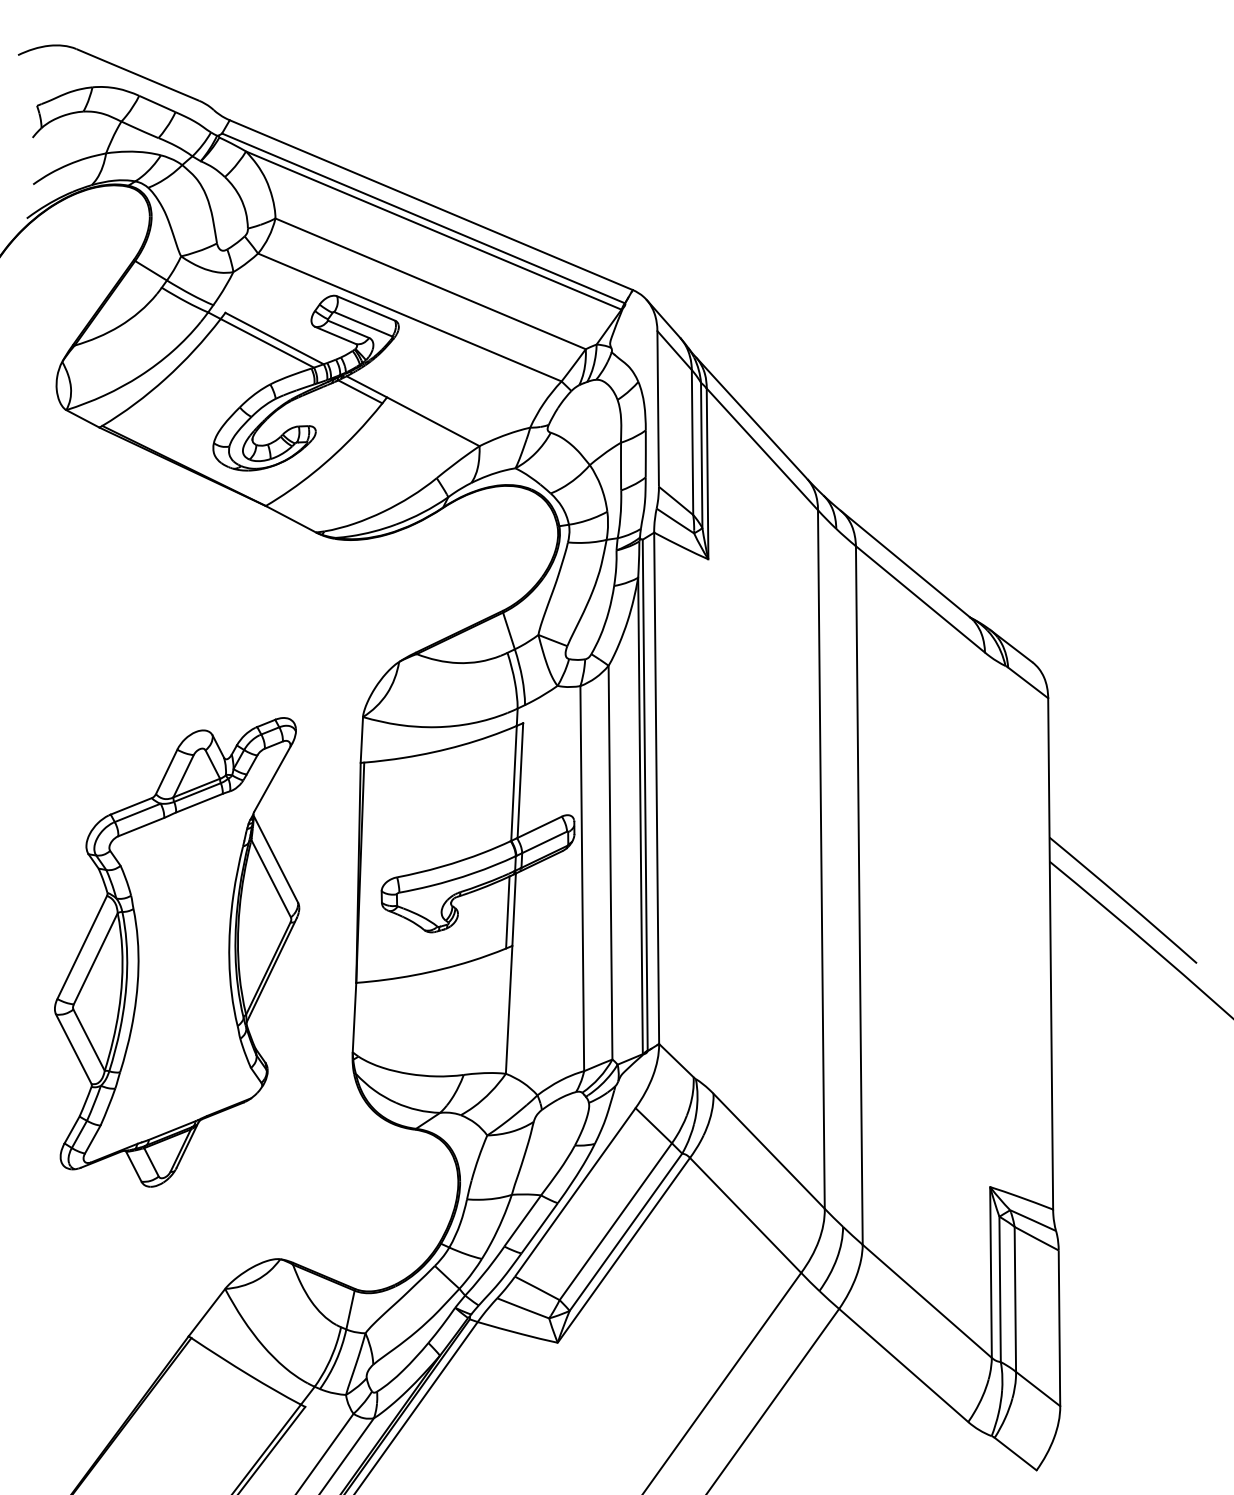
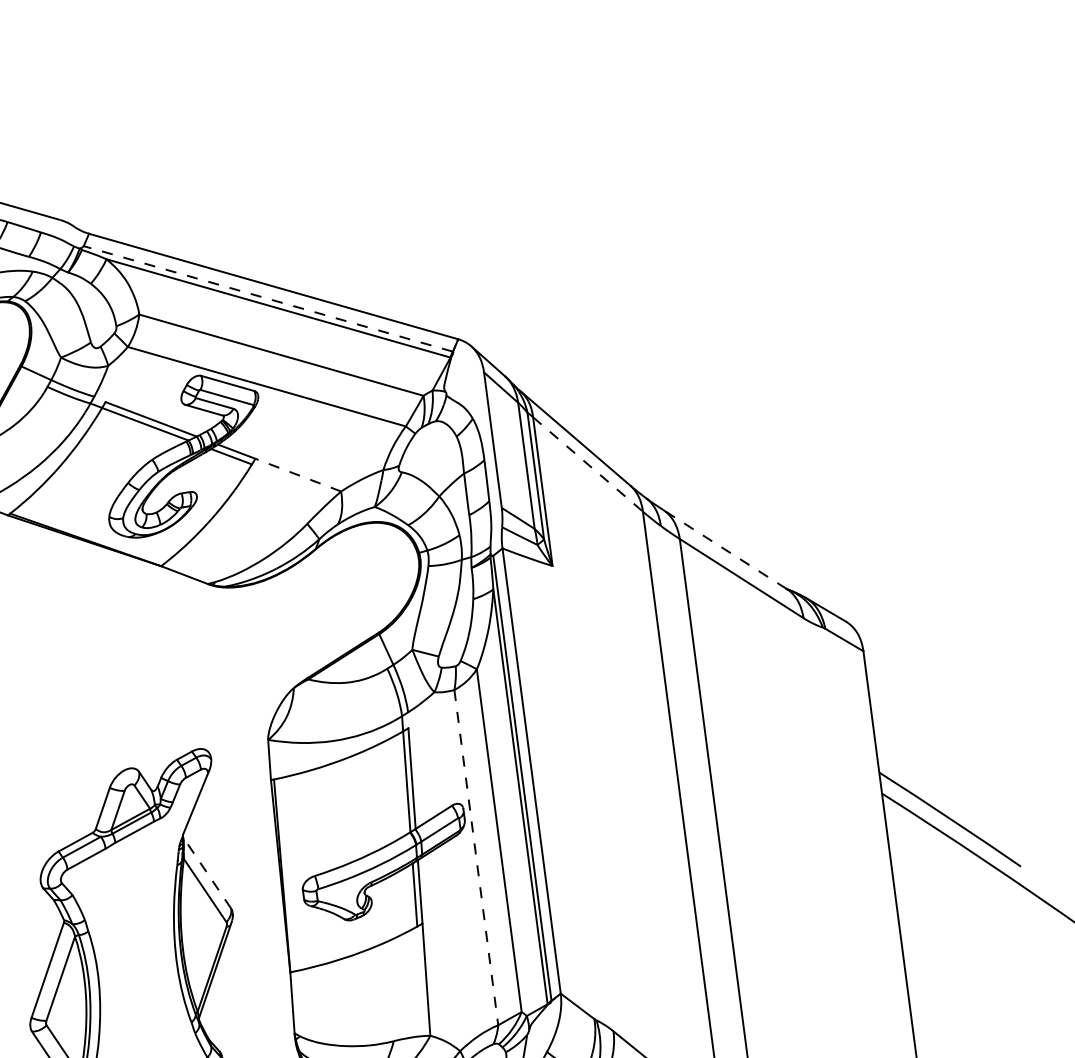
line: (422, 218) -> (267, 299), solid -> dashed
line: (432, 421) -> (297, 474), solid -> dashed
line: (762, 449) -> (588, 464), solid -> dashed
line: (905, 564) -> (724, 549), solid -> dashed
line: (275, 859) -> (206, 873), solid -> dashed
line: (582, 878) -> (476, 857), solid -> dashed

